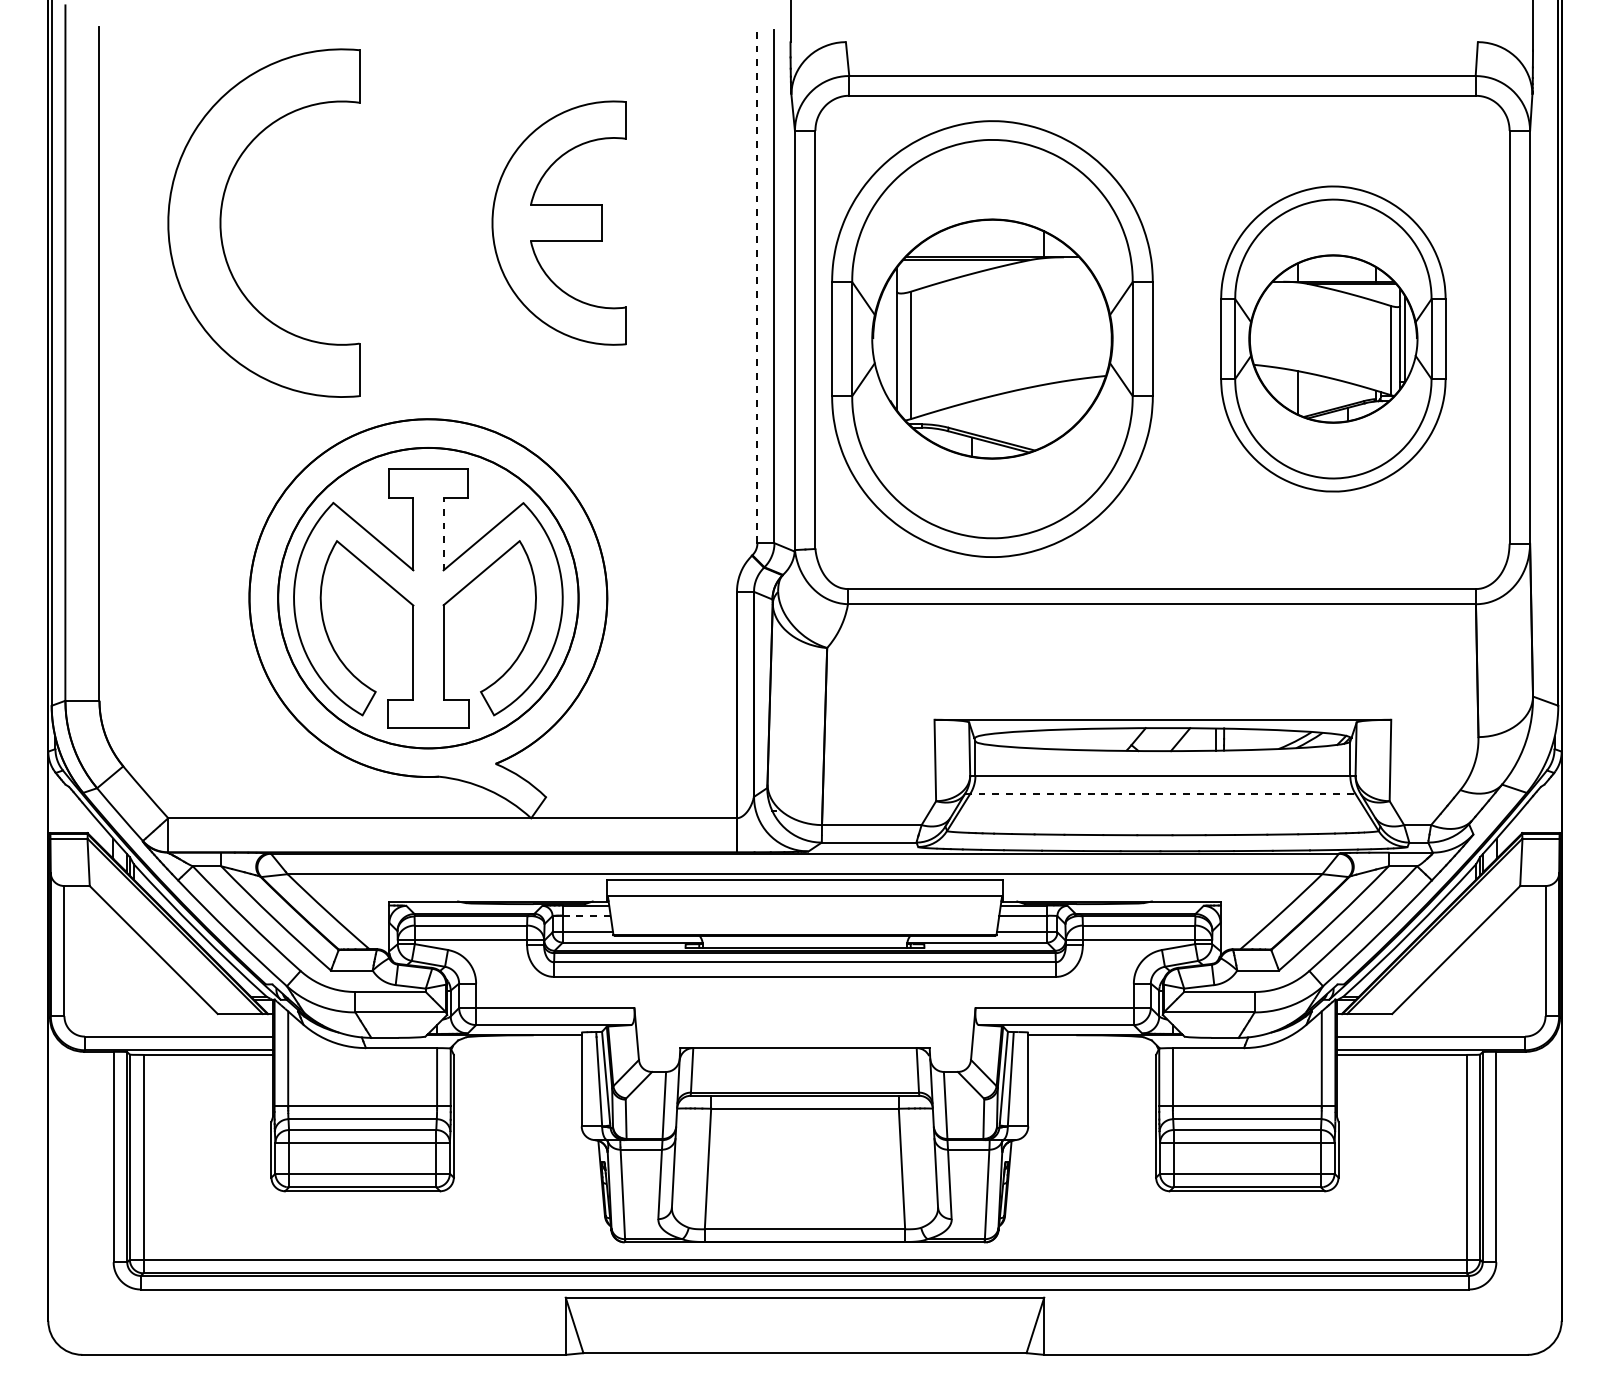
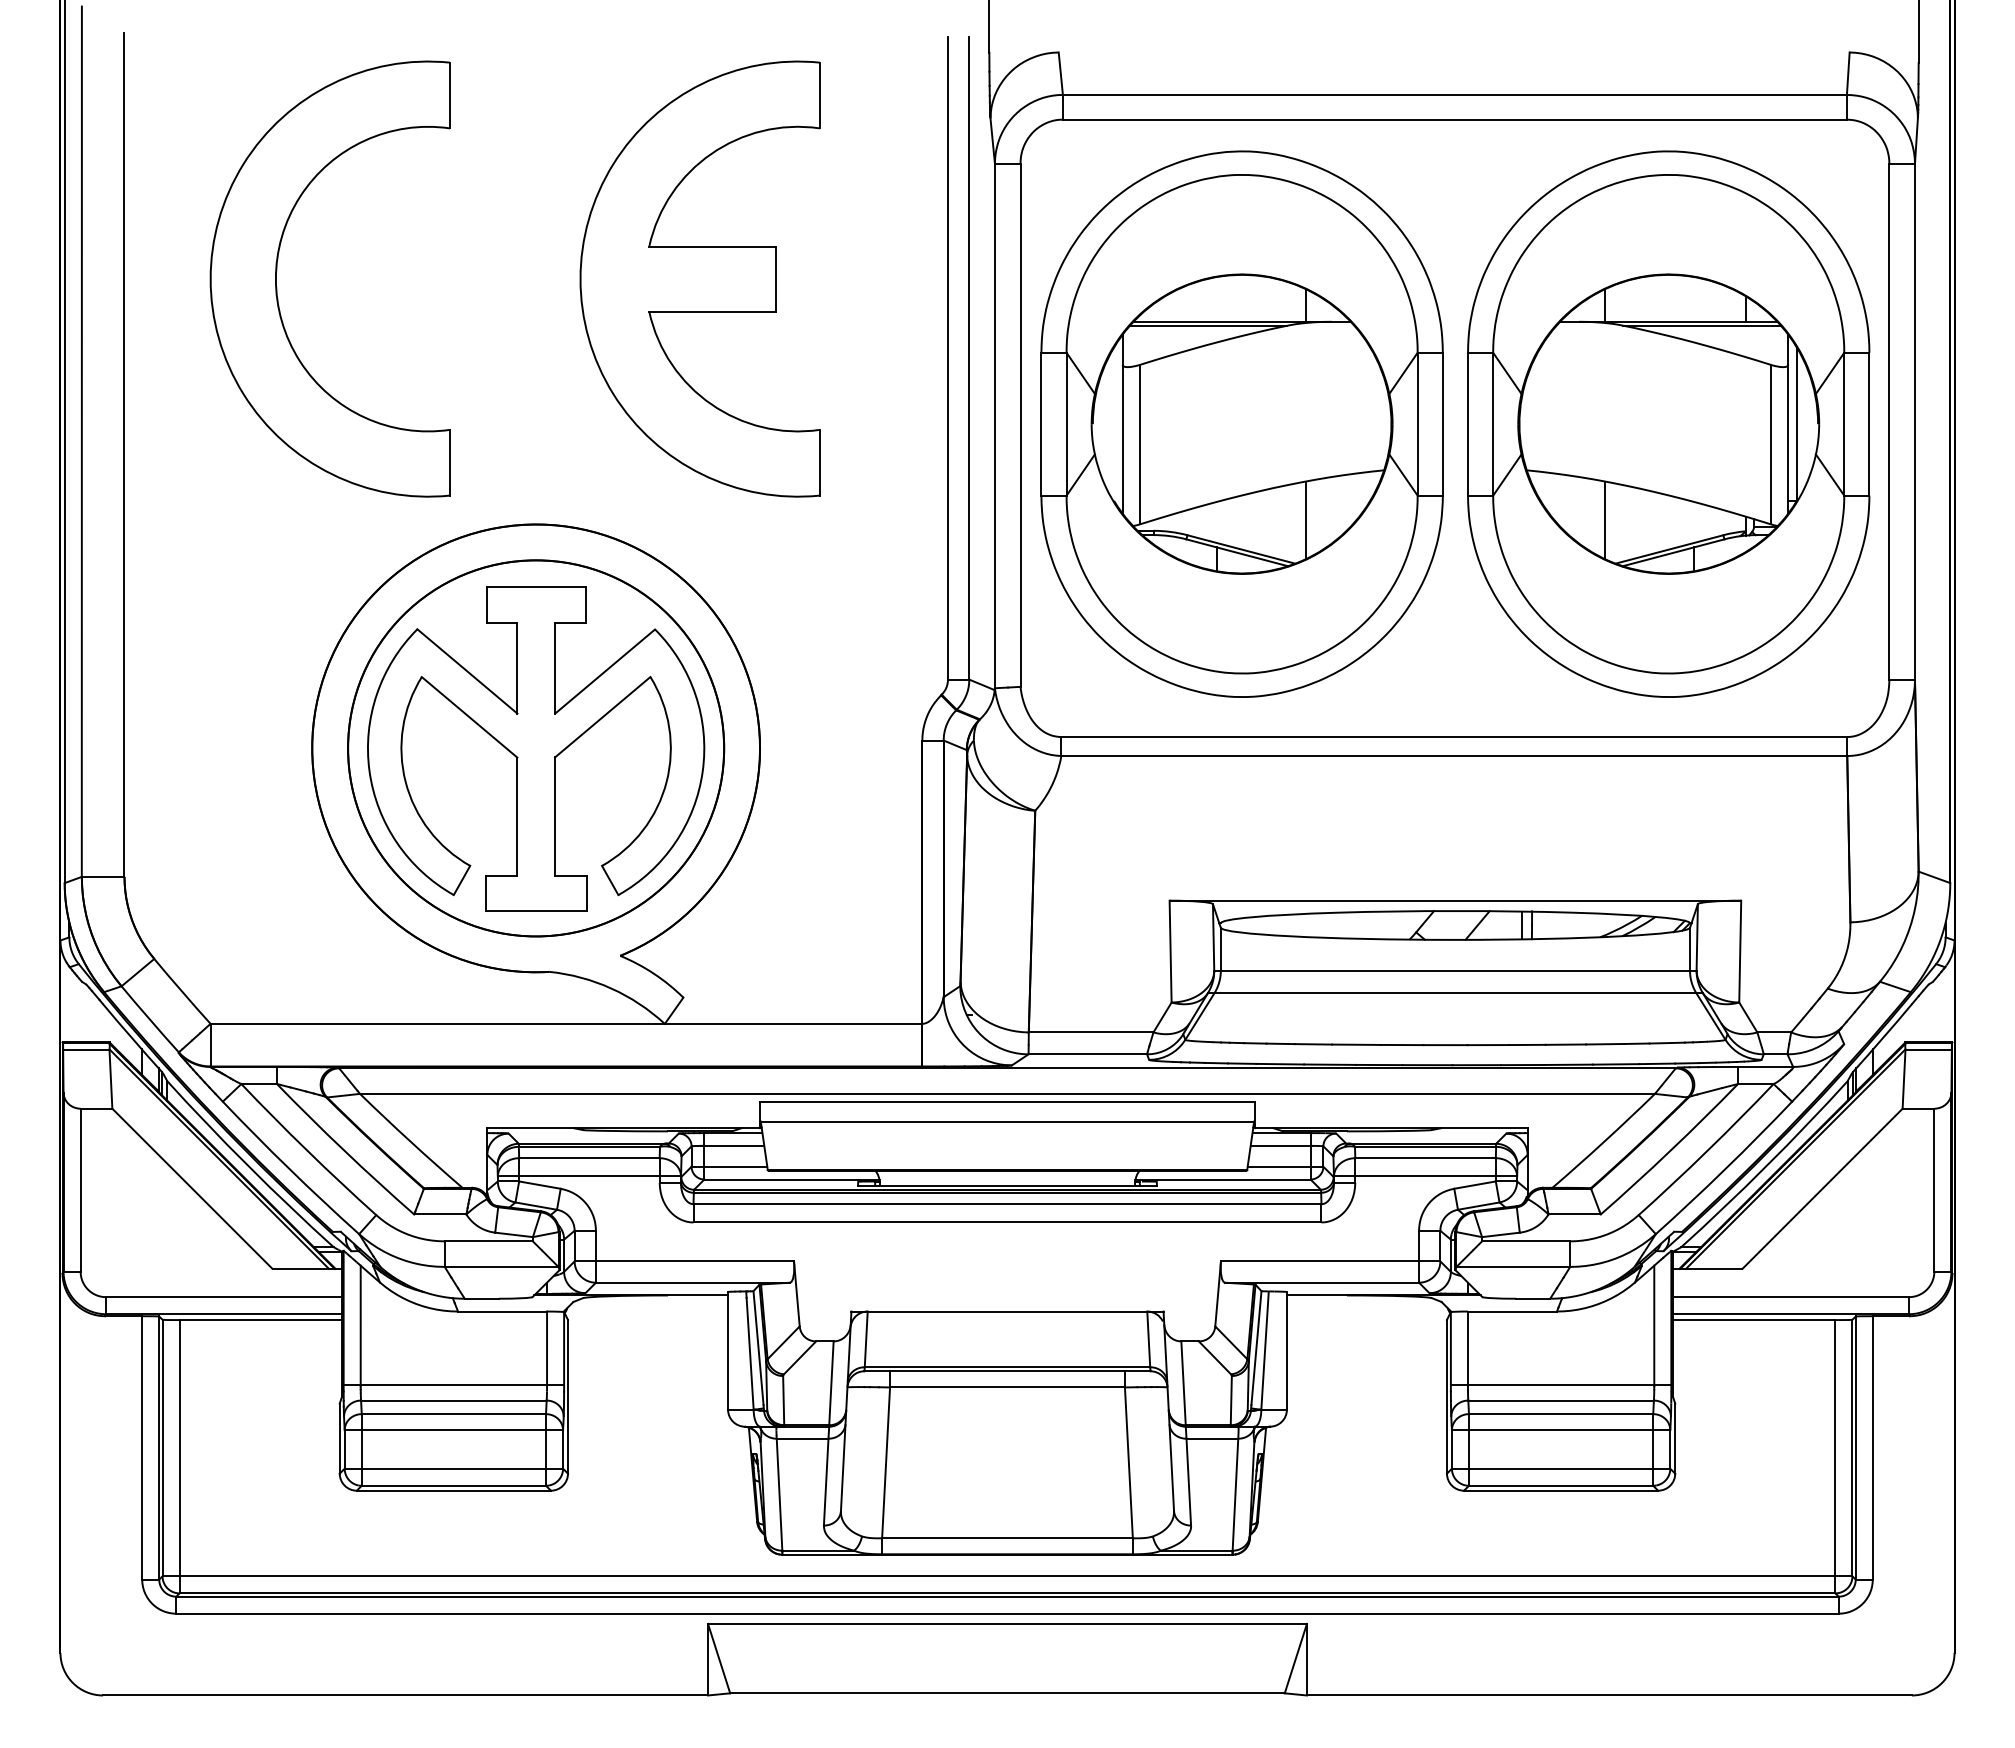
part: (558, 222) -> (699, 278), size x1.43
line: (757, 285) -> (947, 357), dashed -> solid
part: (1333, 338) -> (1668, 423), size x1.43
line: (1043, 416) -> (1306, 520), added
line: (443, 533) -> (555, 667), dashed -> solid
line: (1162, 793) -> (1455, 993), dashed -> solid
line: (586, 915) -> (734, 1145), dashed -> solid

